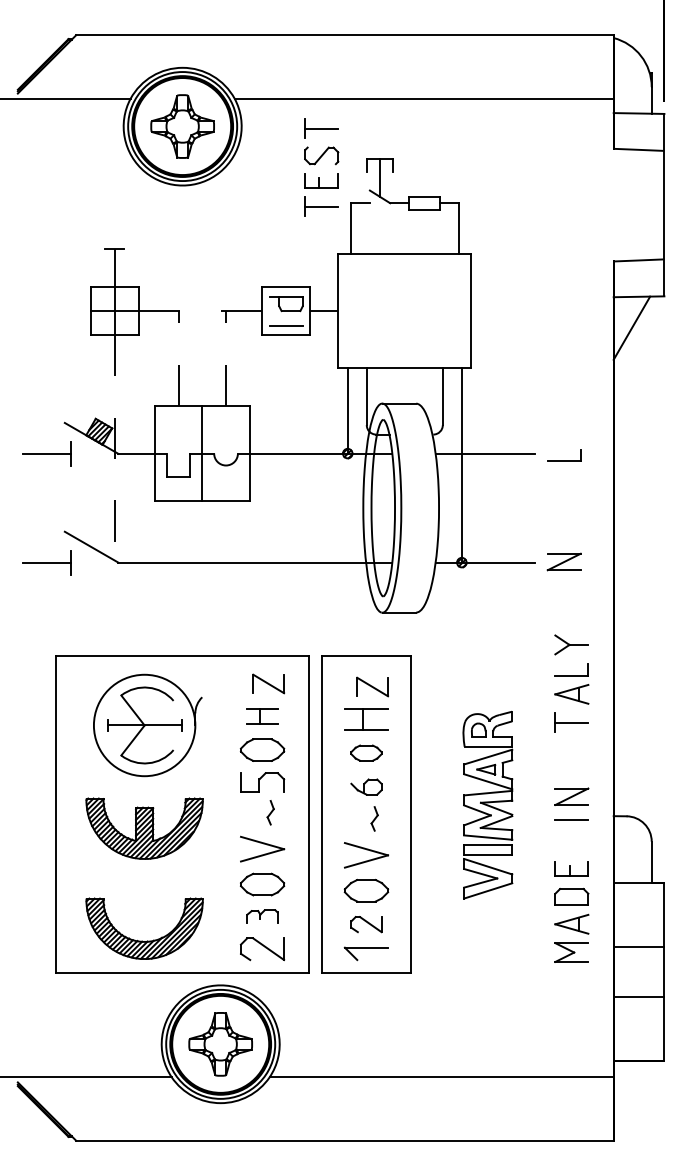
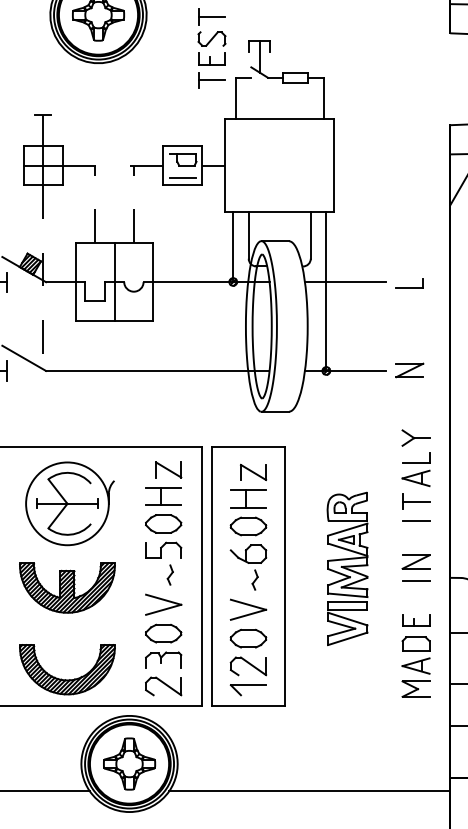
part: (262, 716) -> (163, 496), size x1.43
line: (571, 746) -> (415, 520), added
part: (366, 752) -> (248, 525), size x1.43
part: (366, 786) -> (248, 553), size x1.43
part: (262, 916) -> (163, 659), size x1.43
part: (366, 924) -> (248, 666), size x1.43

